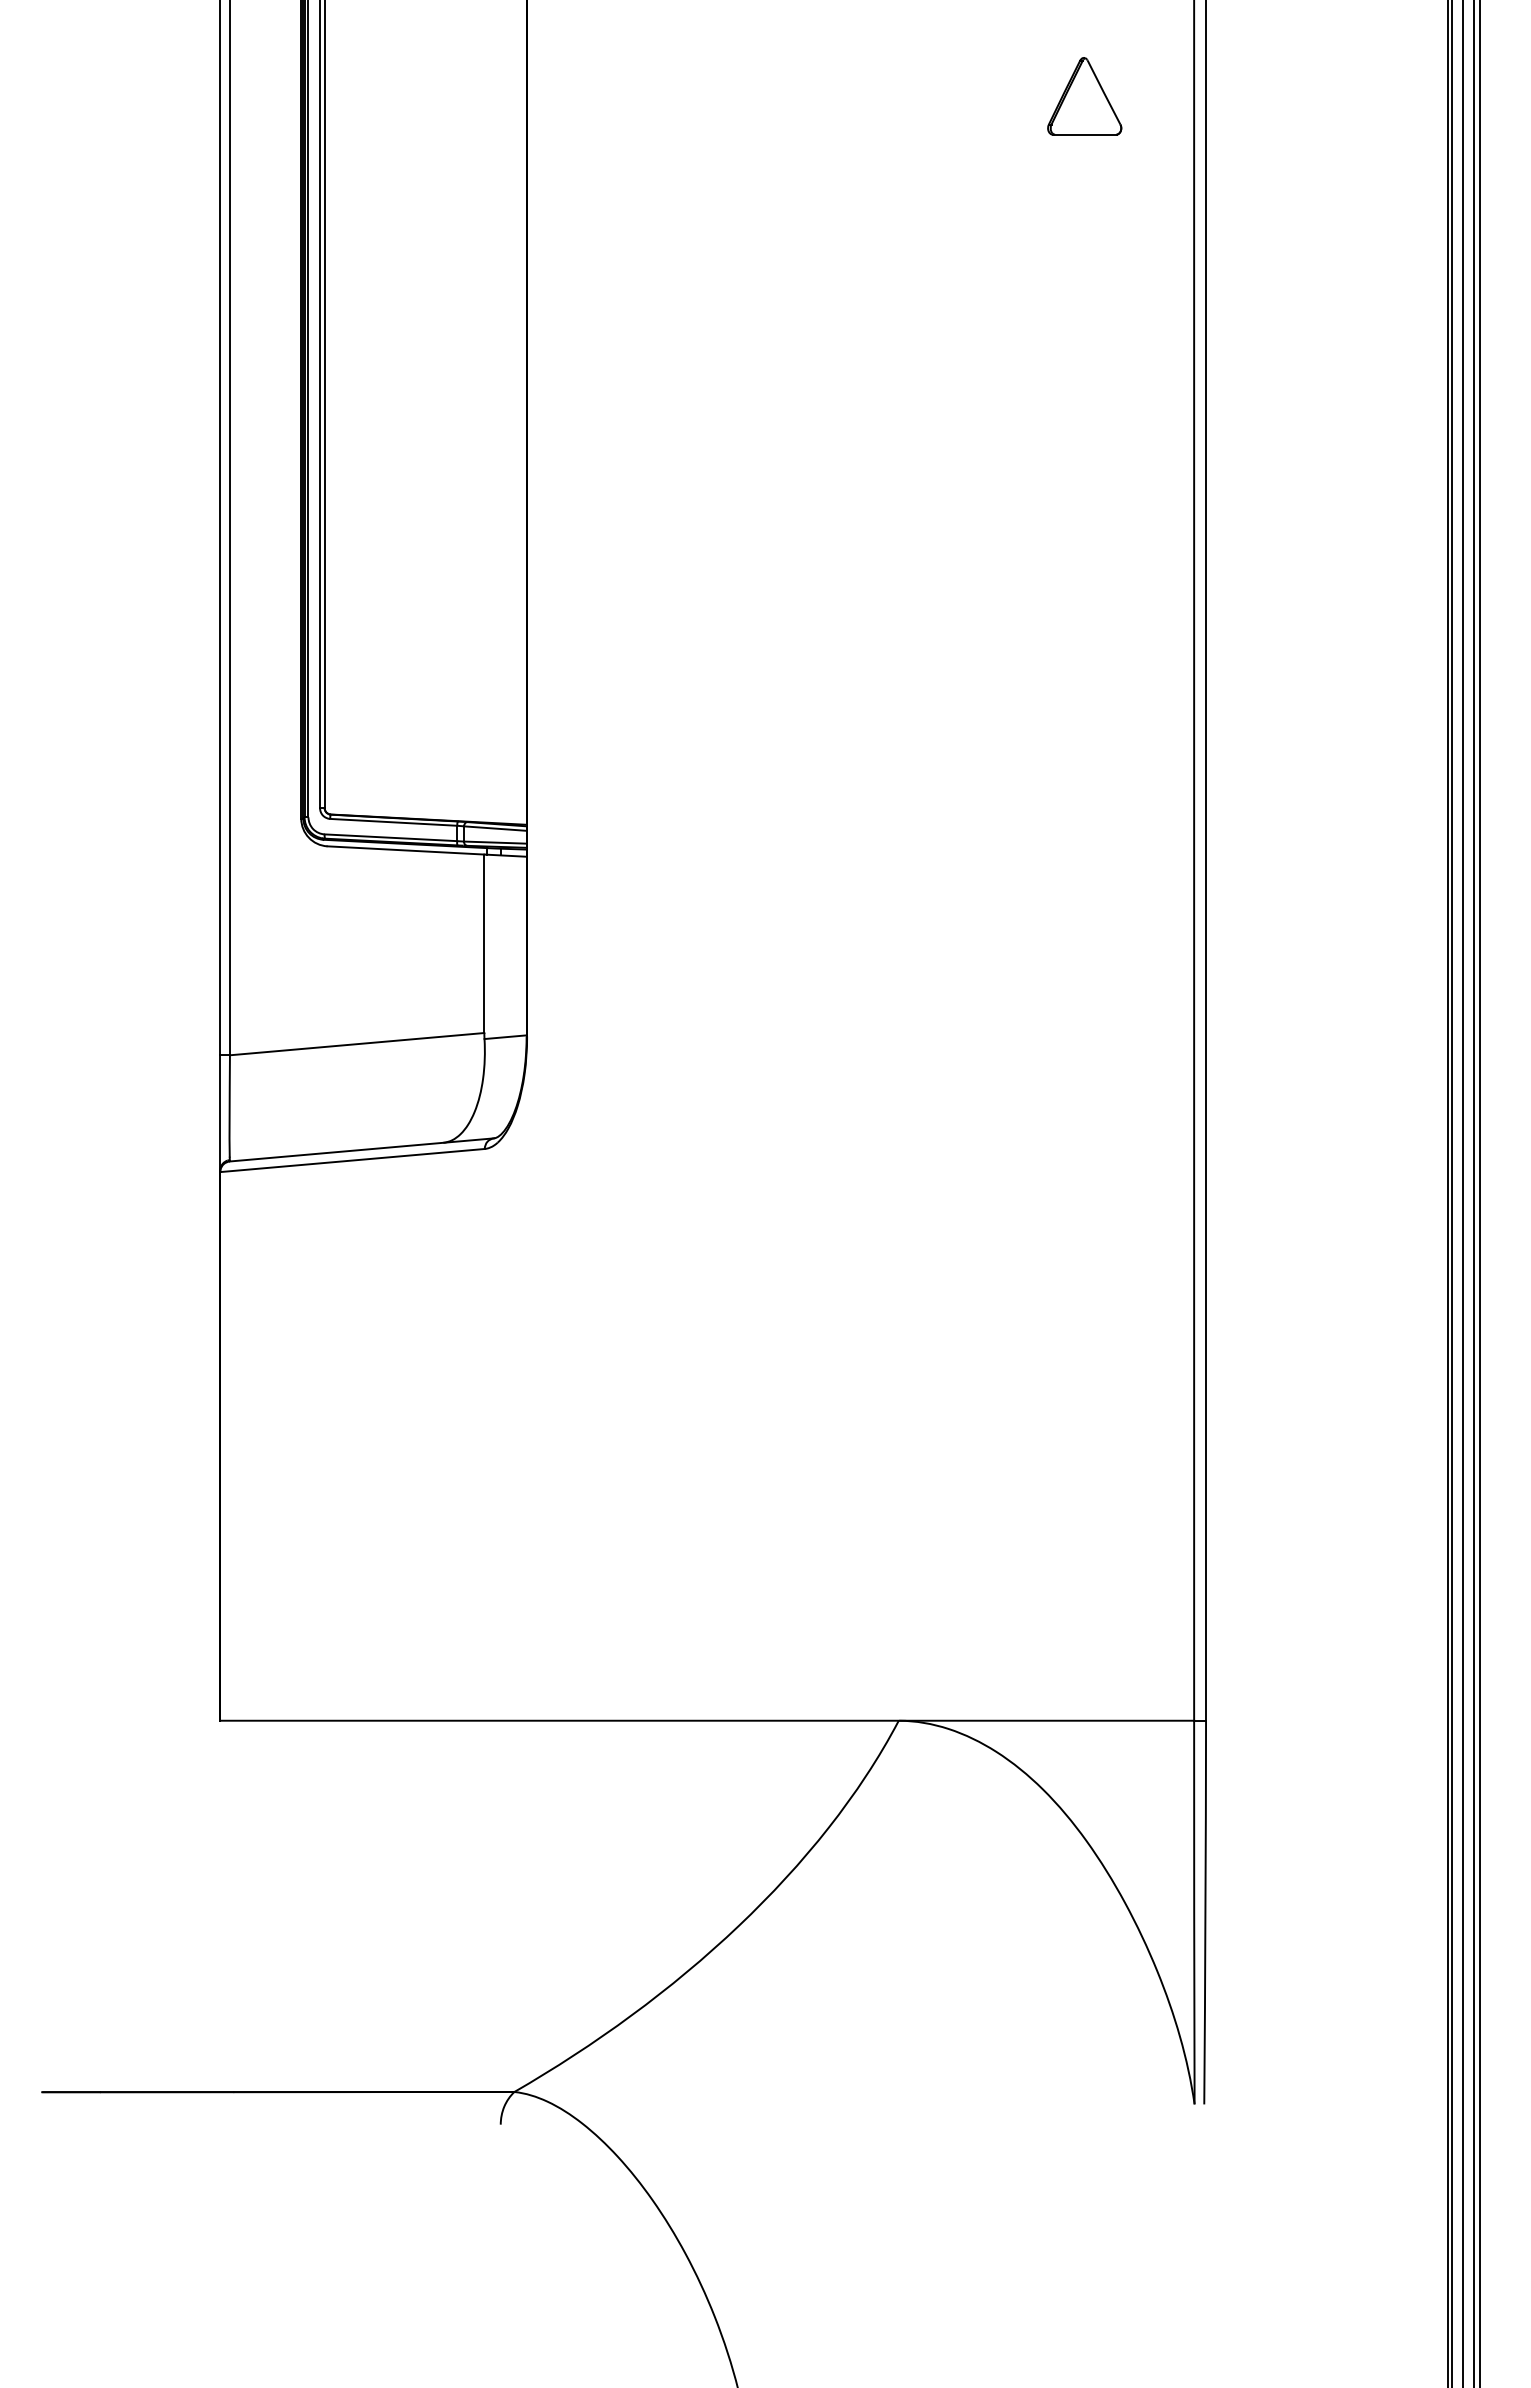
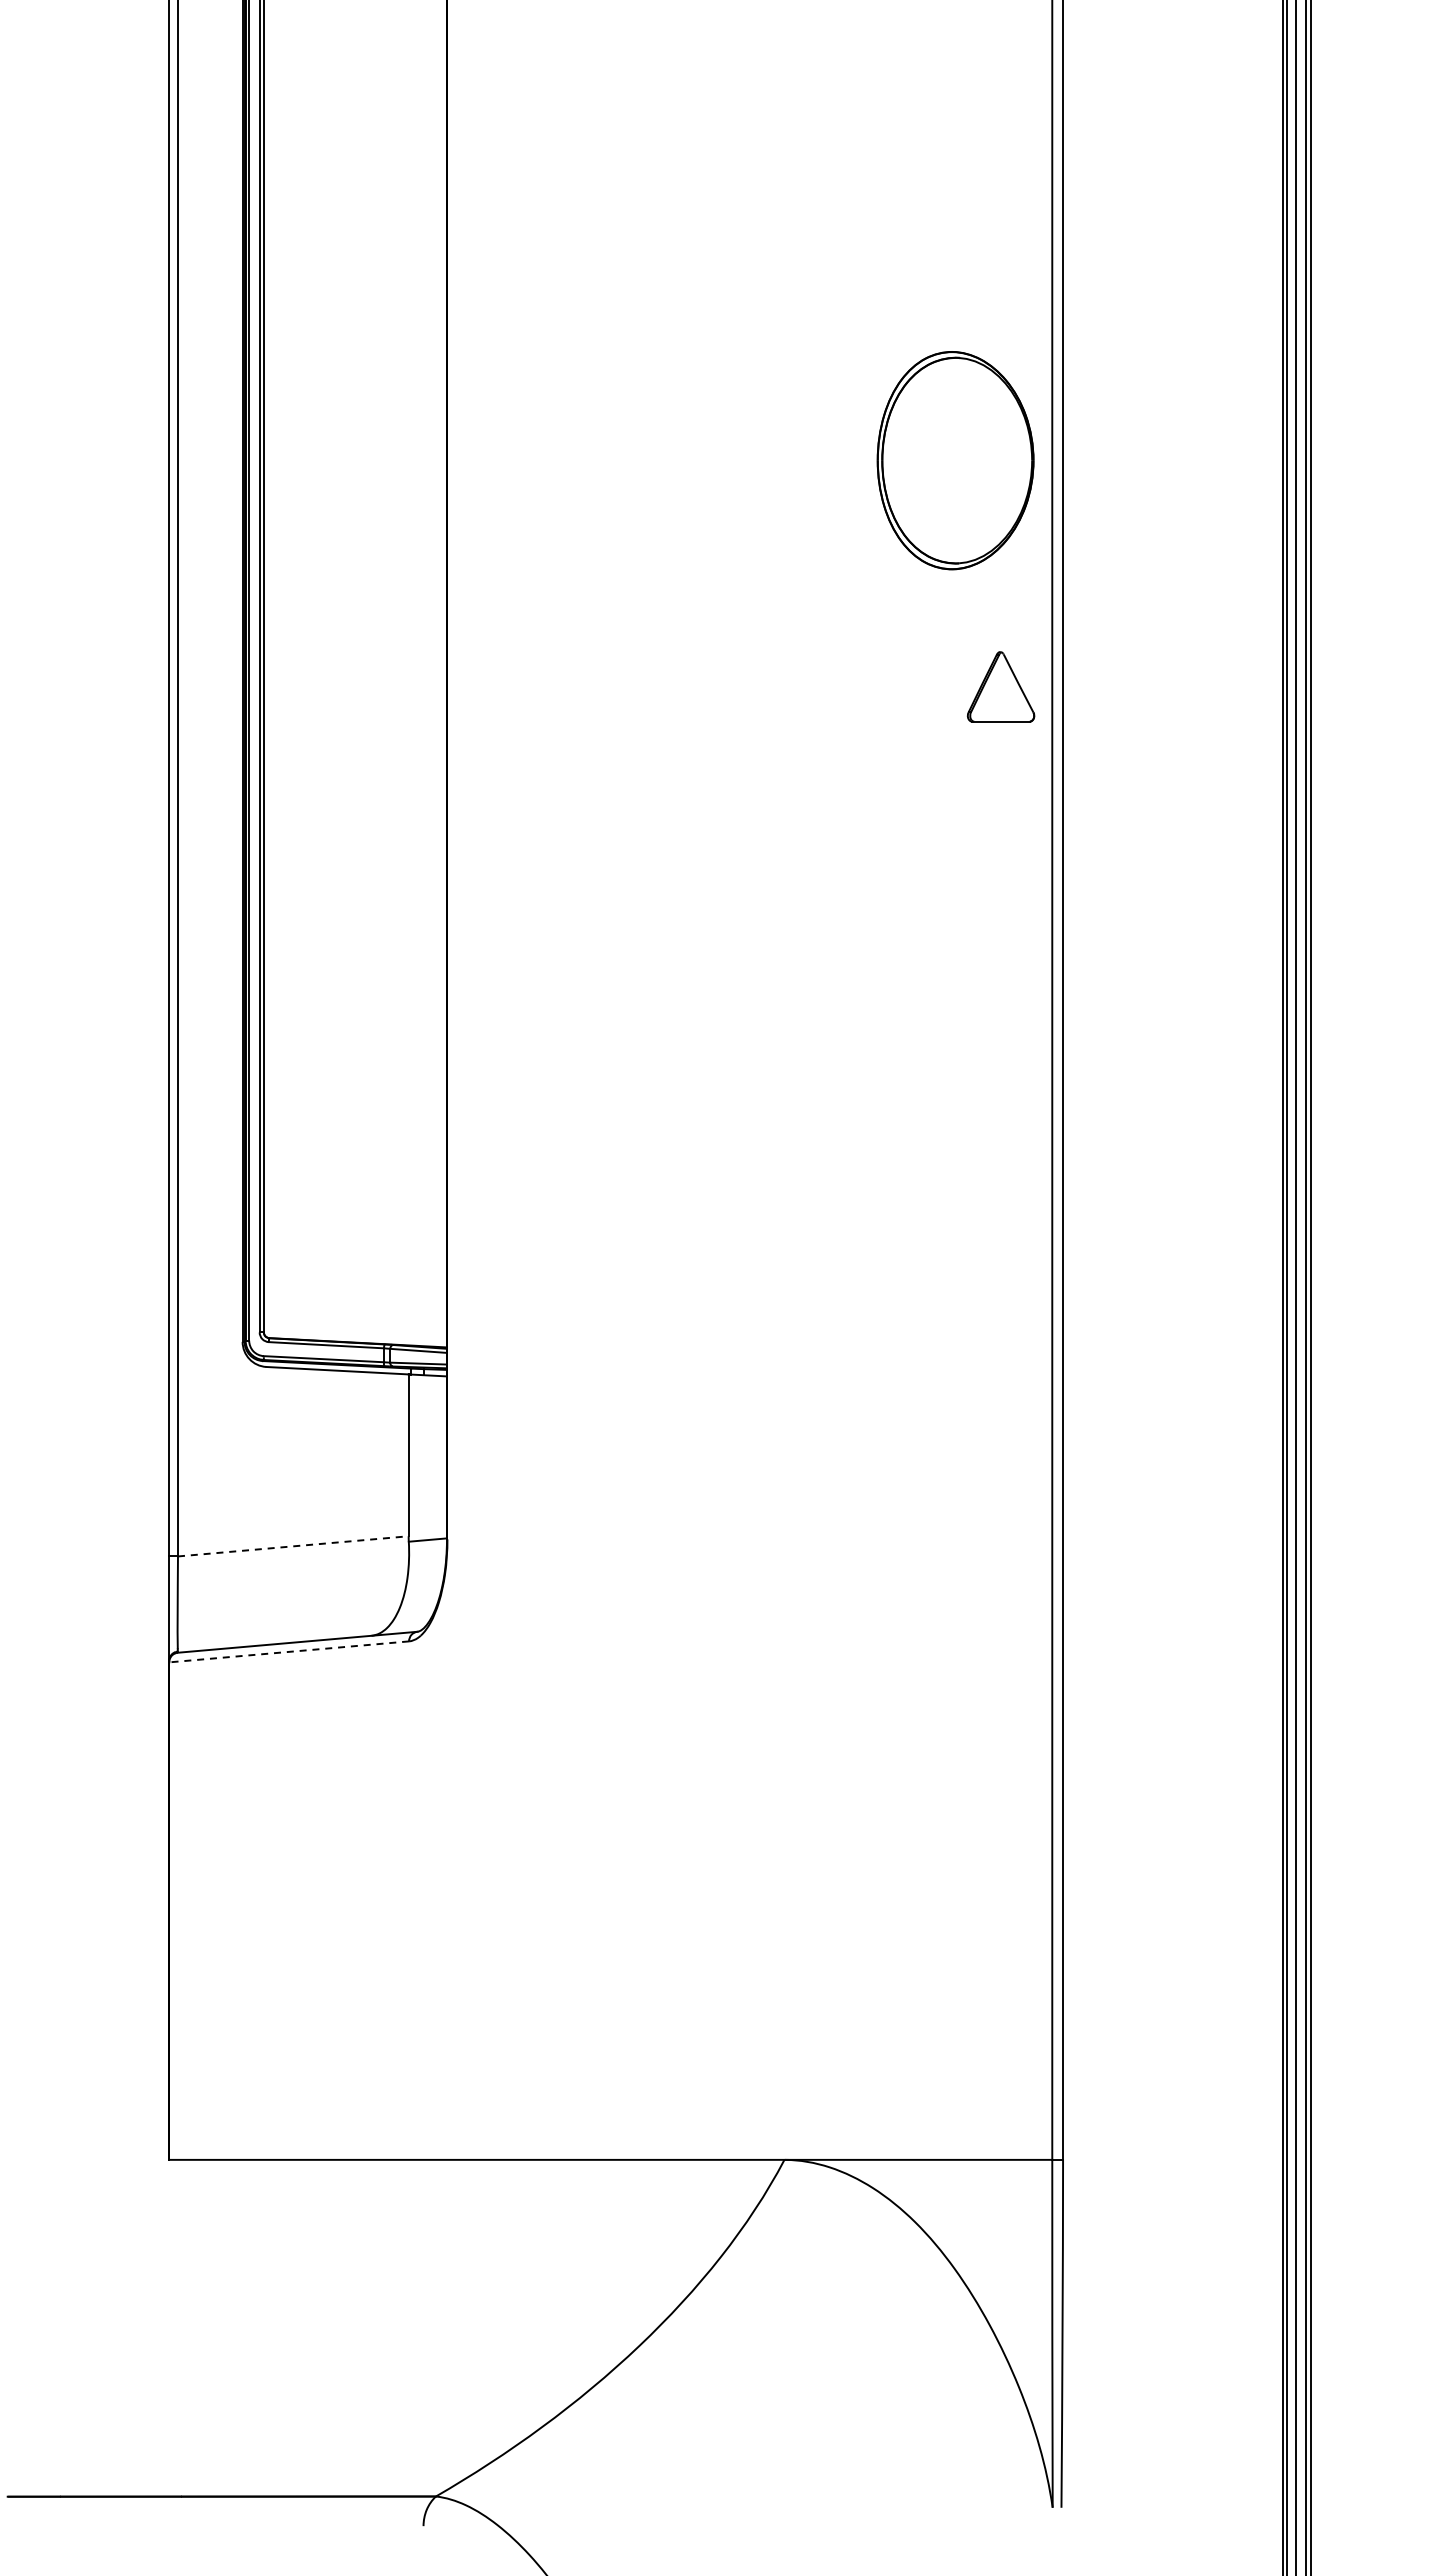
part: (1084, 95) -> (1000, 686), moved
line: (357, 1044) -> (293, 1546), solid -> dashed
line: (351, 1160) -> (288, 1651), solid -> dashed

